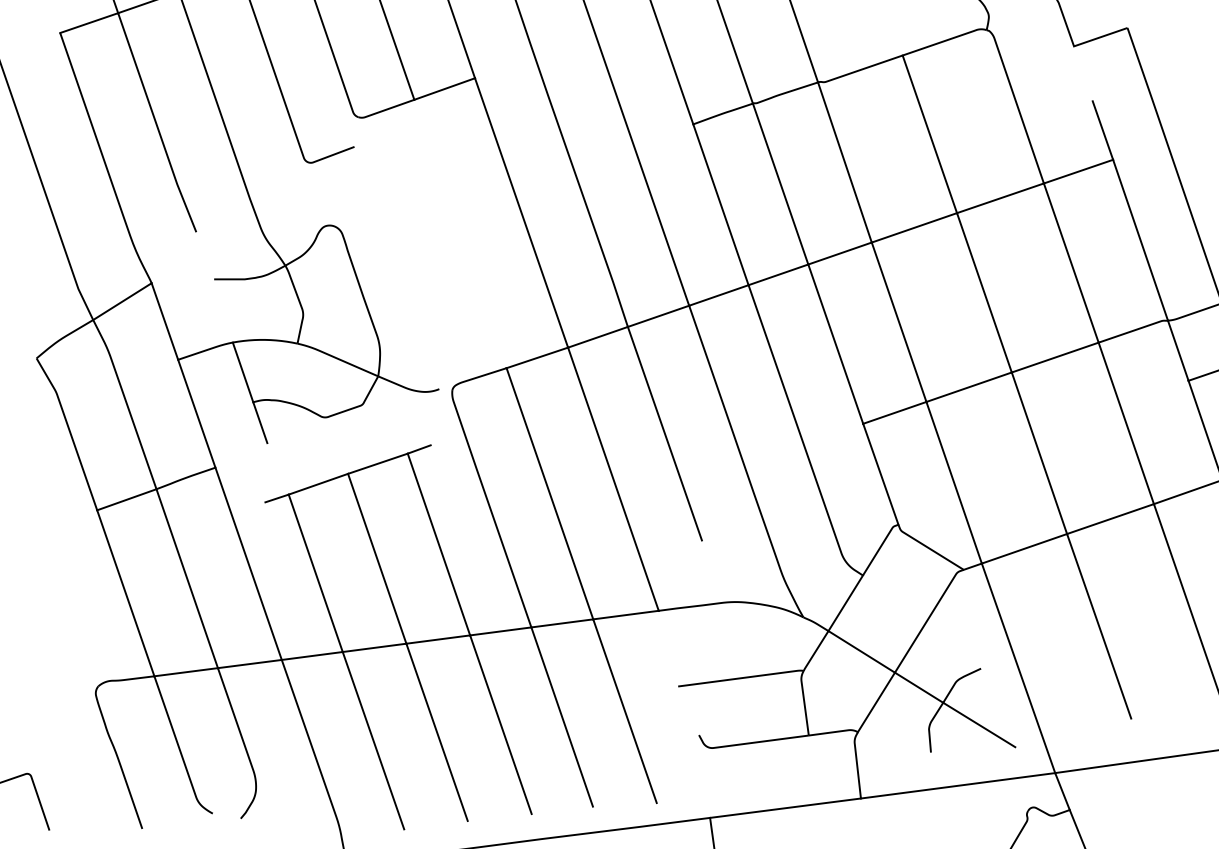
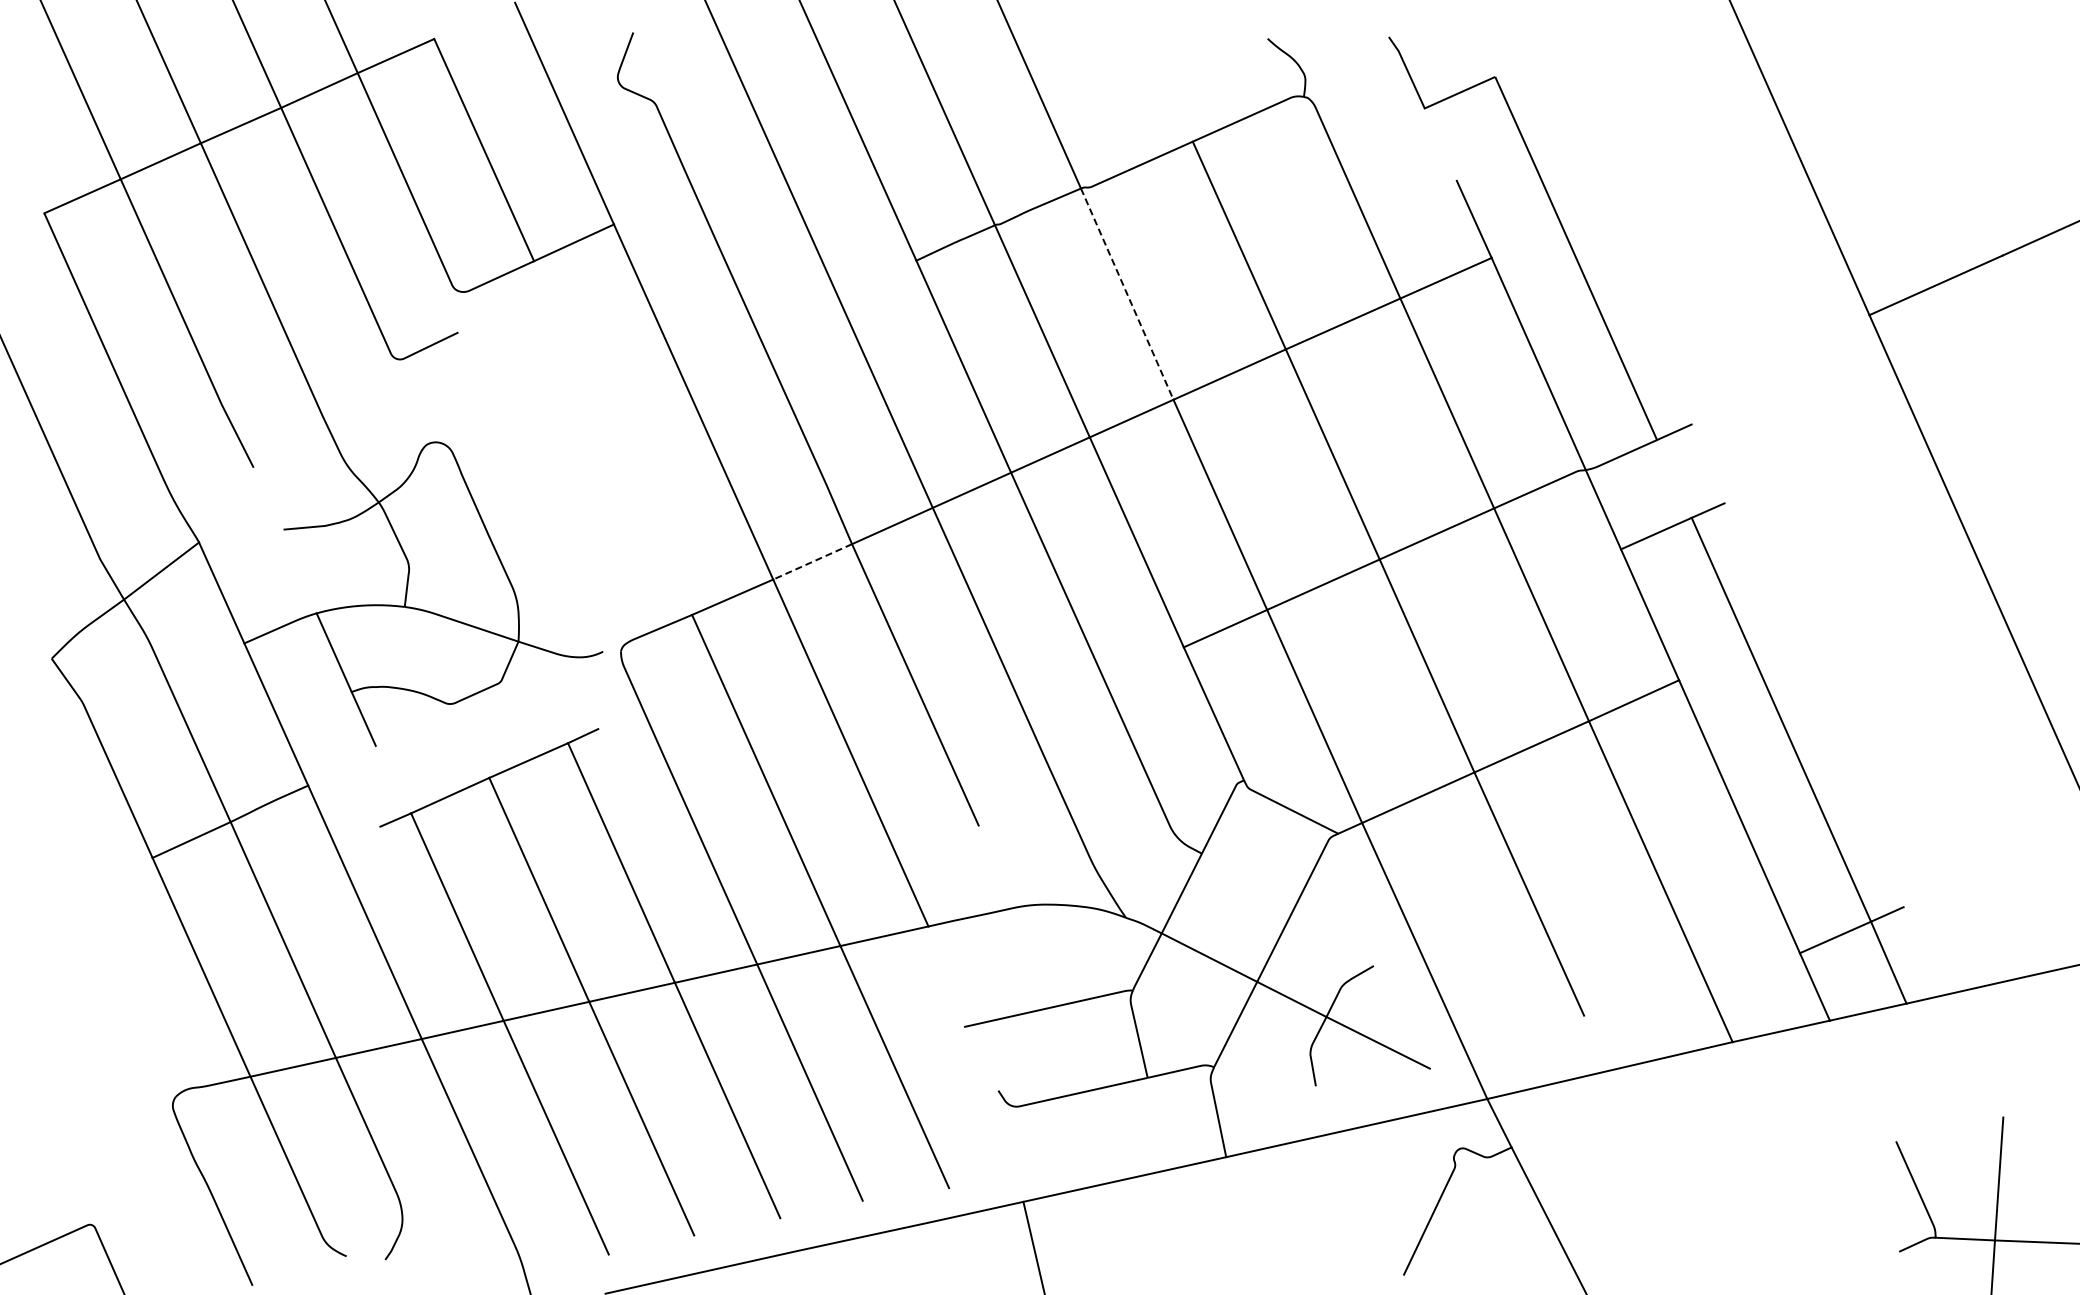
line: (845, 162) -> (1127, 294), solid -> dashed
line: (597, 337) -> (812, 562), solid -> dashed

